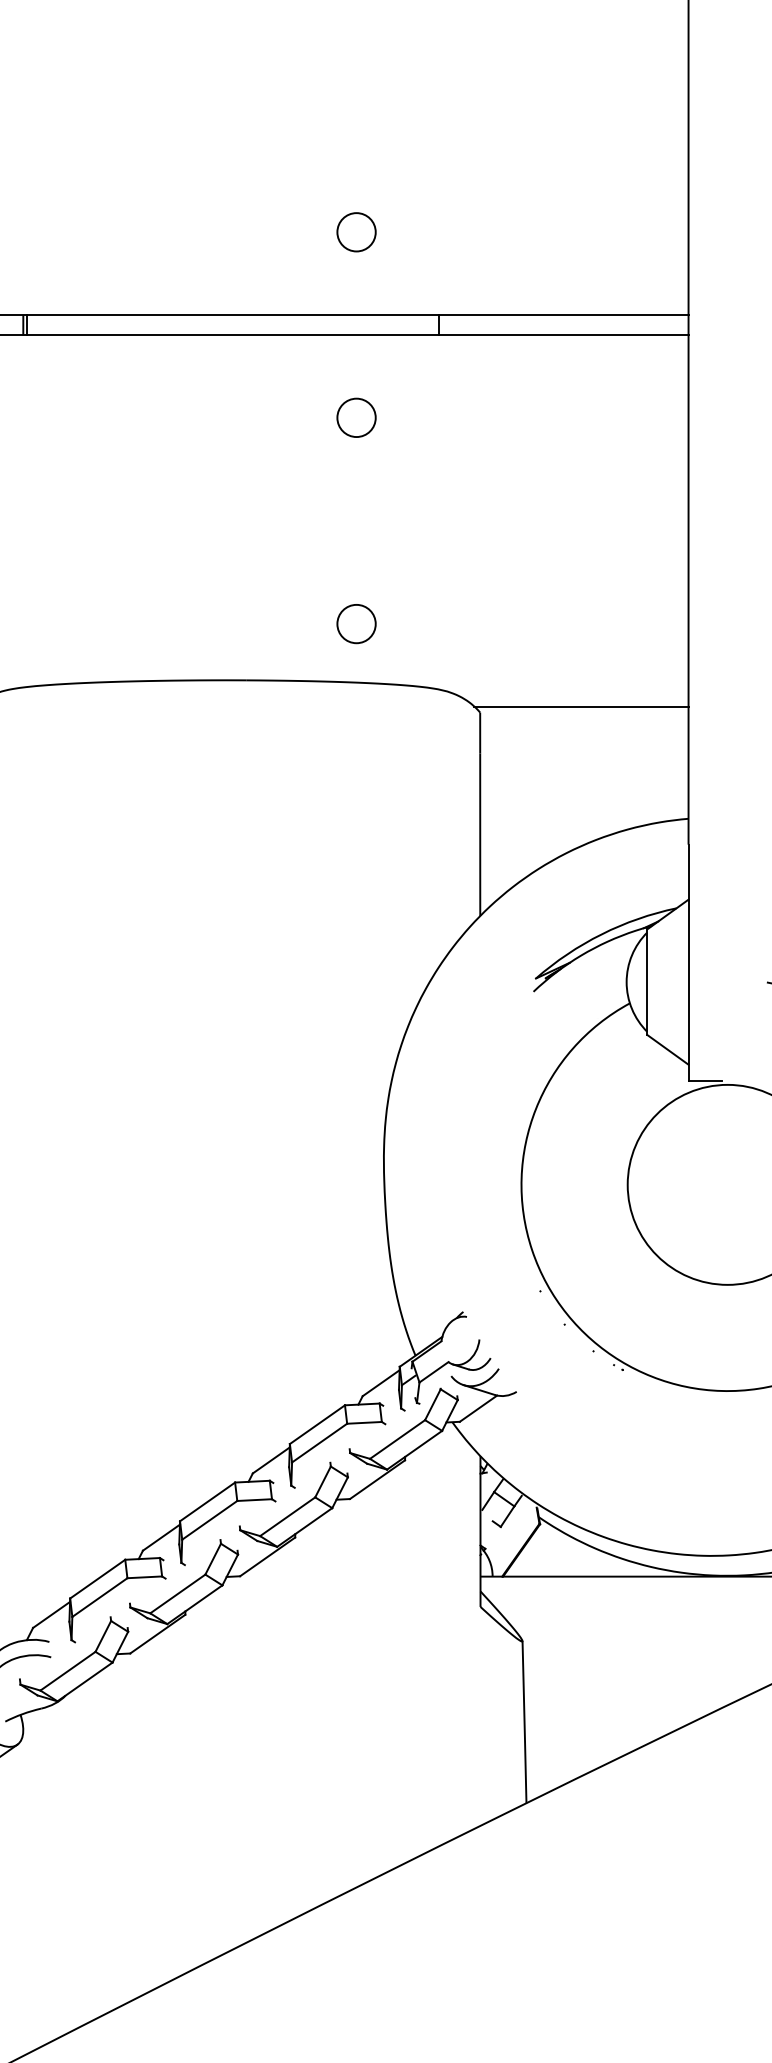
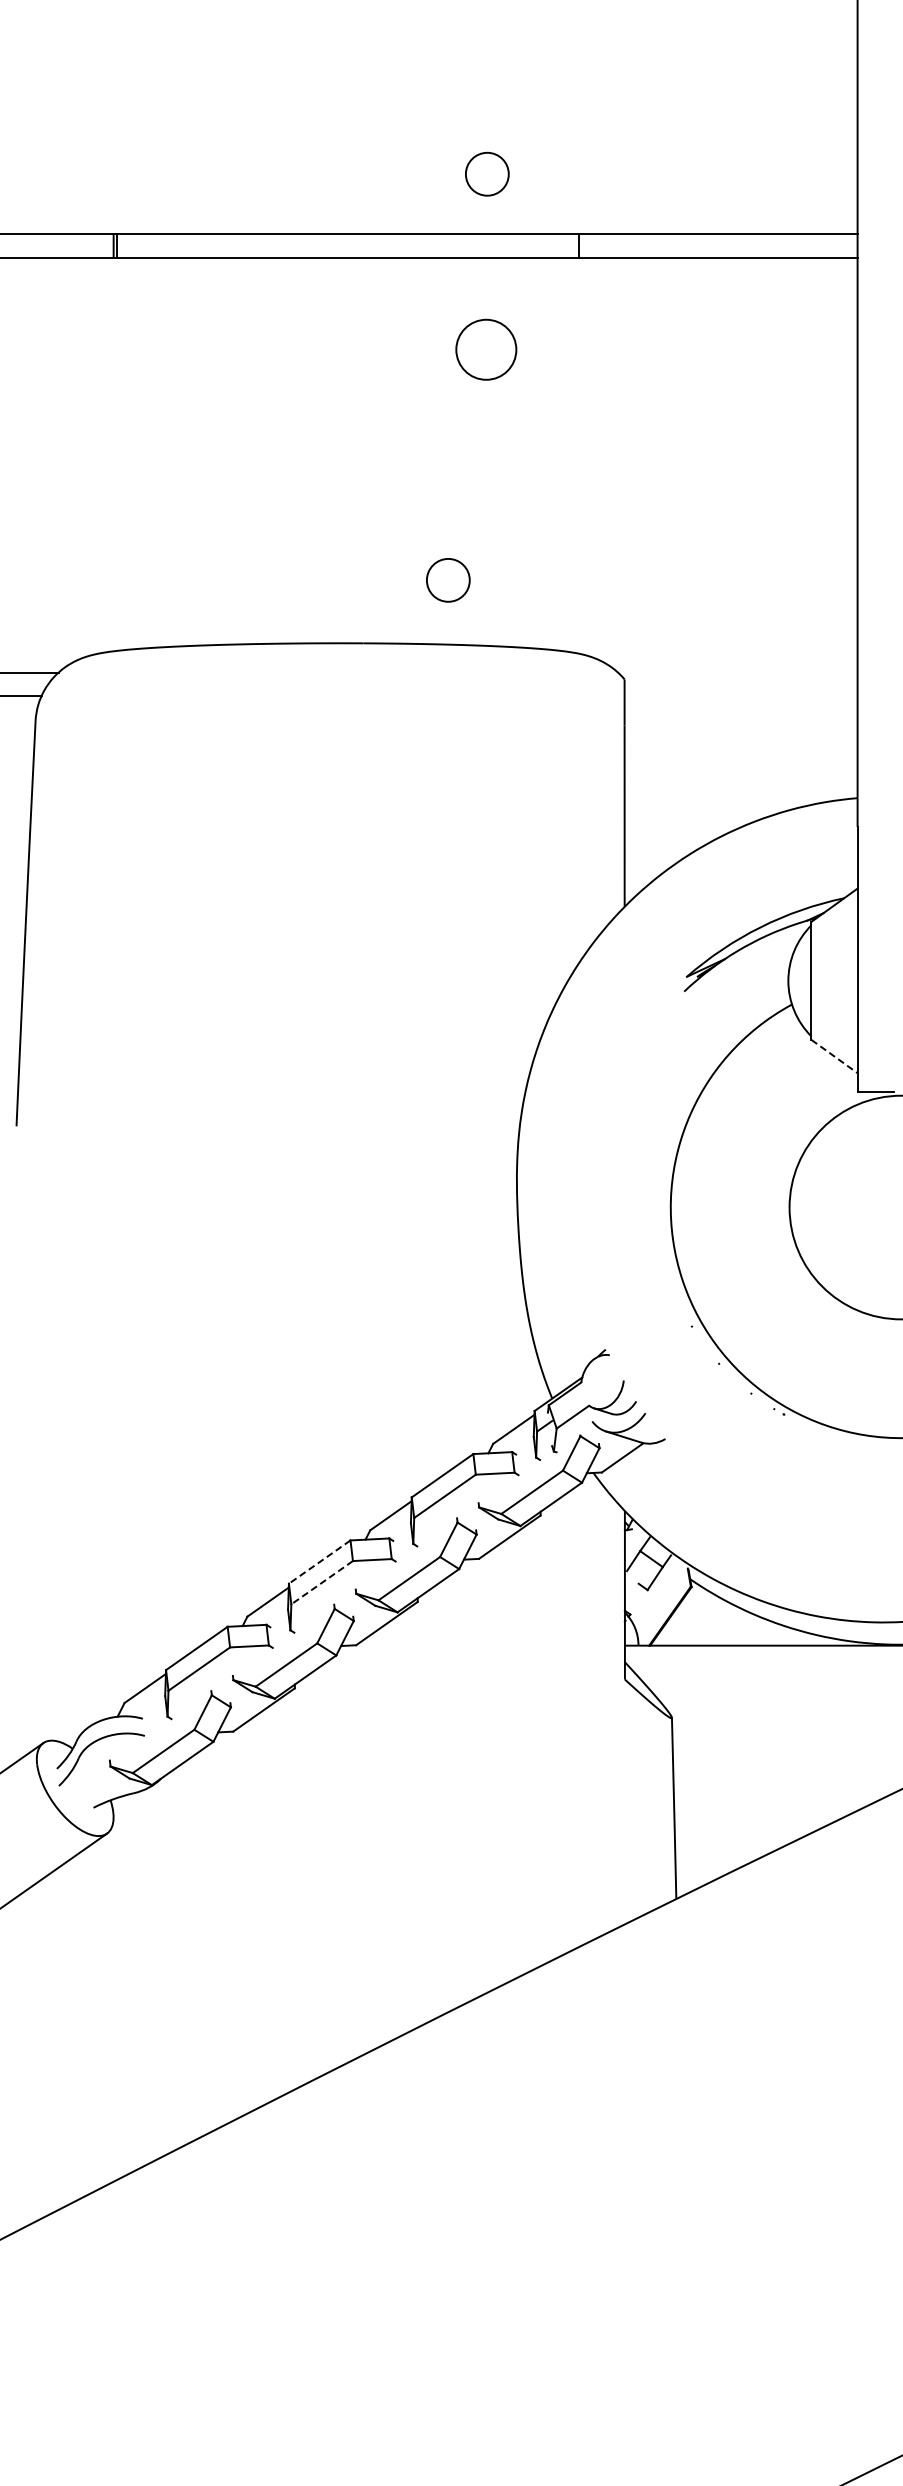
circle: (356, 231) -> (487, 173), moved
circle: (355, 417) -> (485, 349), size x1.4
circle: (356, 624) -> (448, 580), moved
line: (581, 706) -> (737, 672), removed
line: (667, 1049) -> (834, 1056), solid -> dashed
line: (207, 1502) -> (319, 1562), solid -> dashed
line: (210, 1520) -> (322, 1582), solid -> dashed

